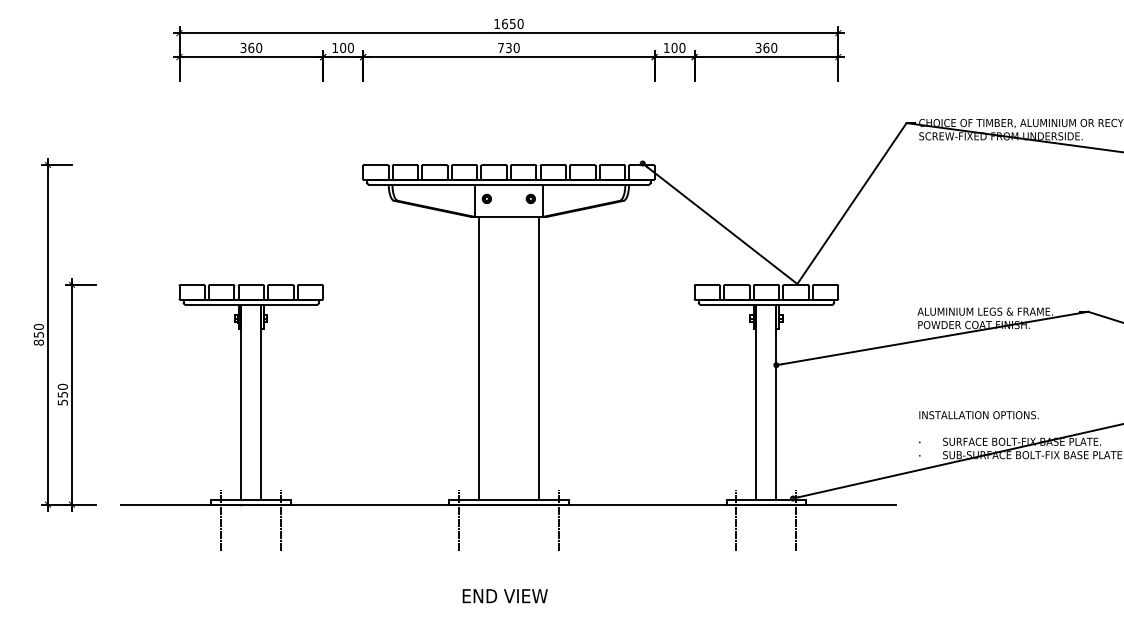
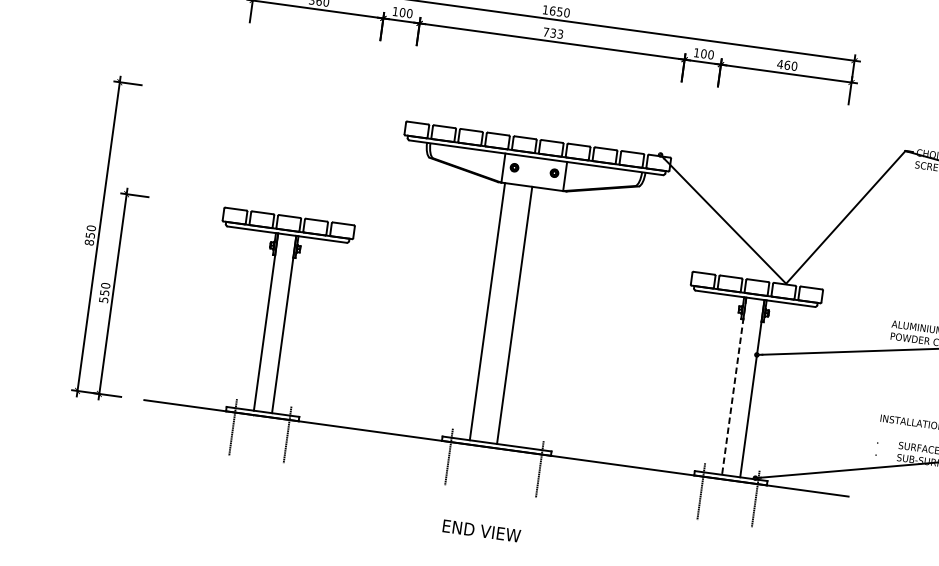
text: (516, 47) -> (560, 33), 730 -> 733
text: (758, 47) -> (780, 63), 360 -> 460
line: (538, 357) -> (514, 314), moved
line: (756, 402) -> (734, 386), solid -> dashed

